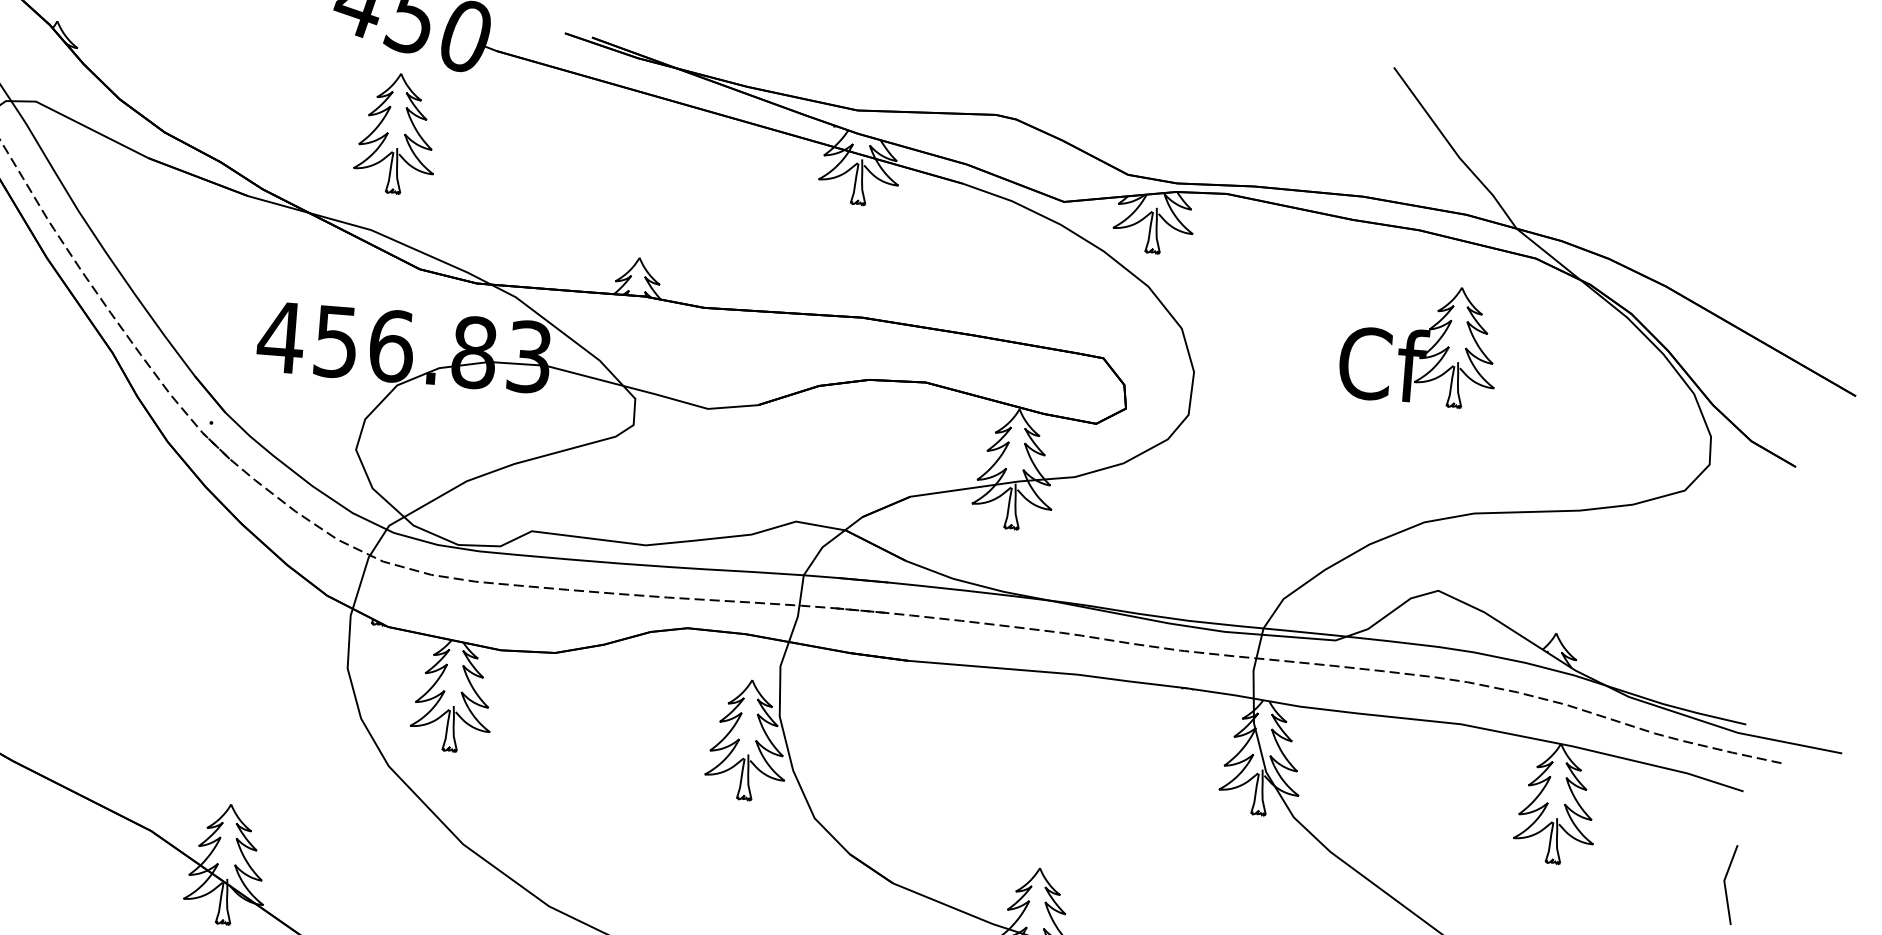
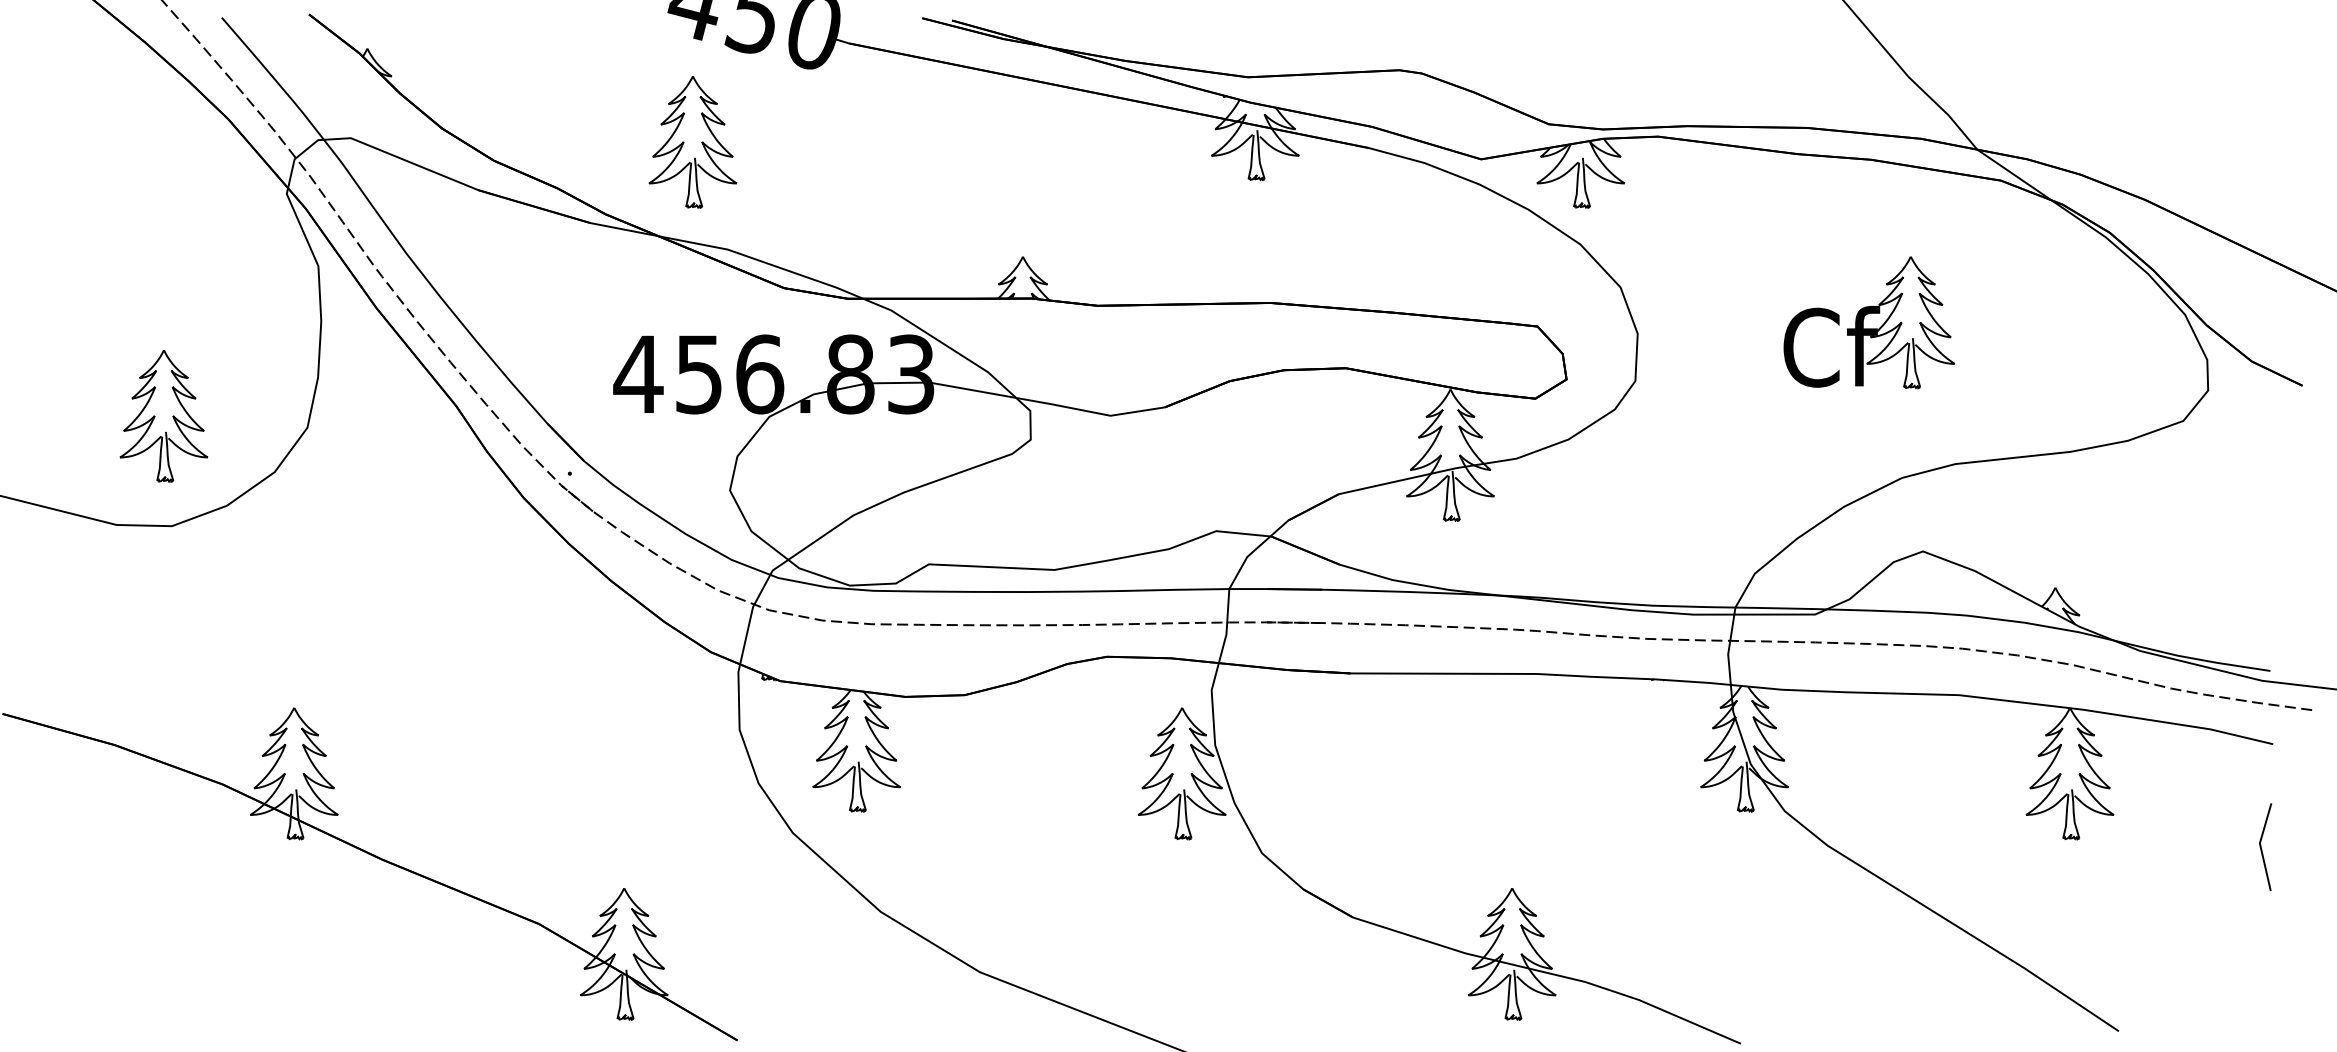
part: (396, 133) -> (692, 142), moved
part: (1418, 344) -> (1868, 322), moved

